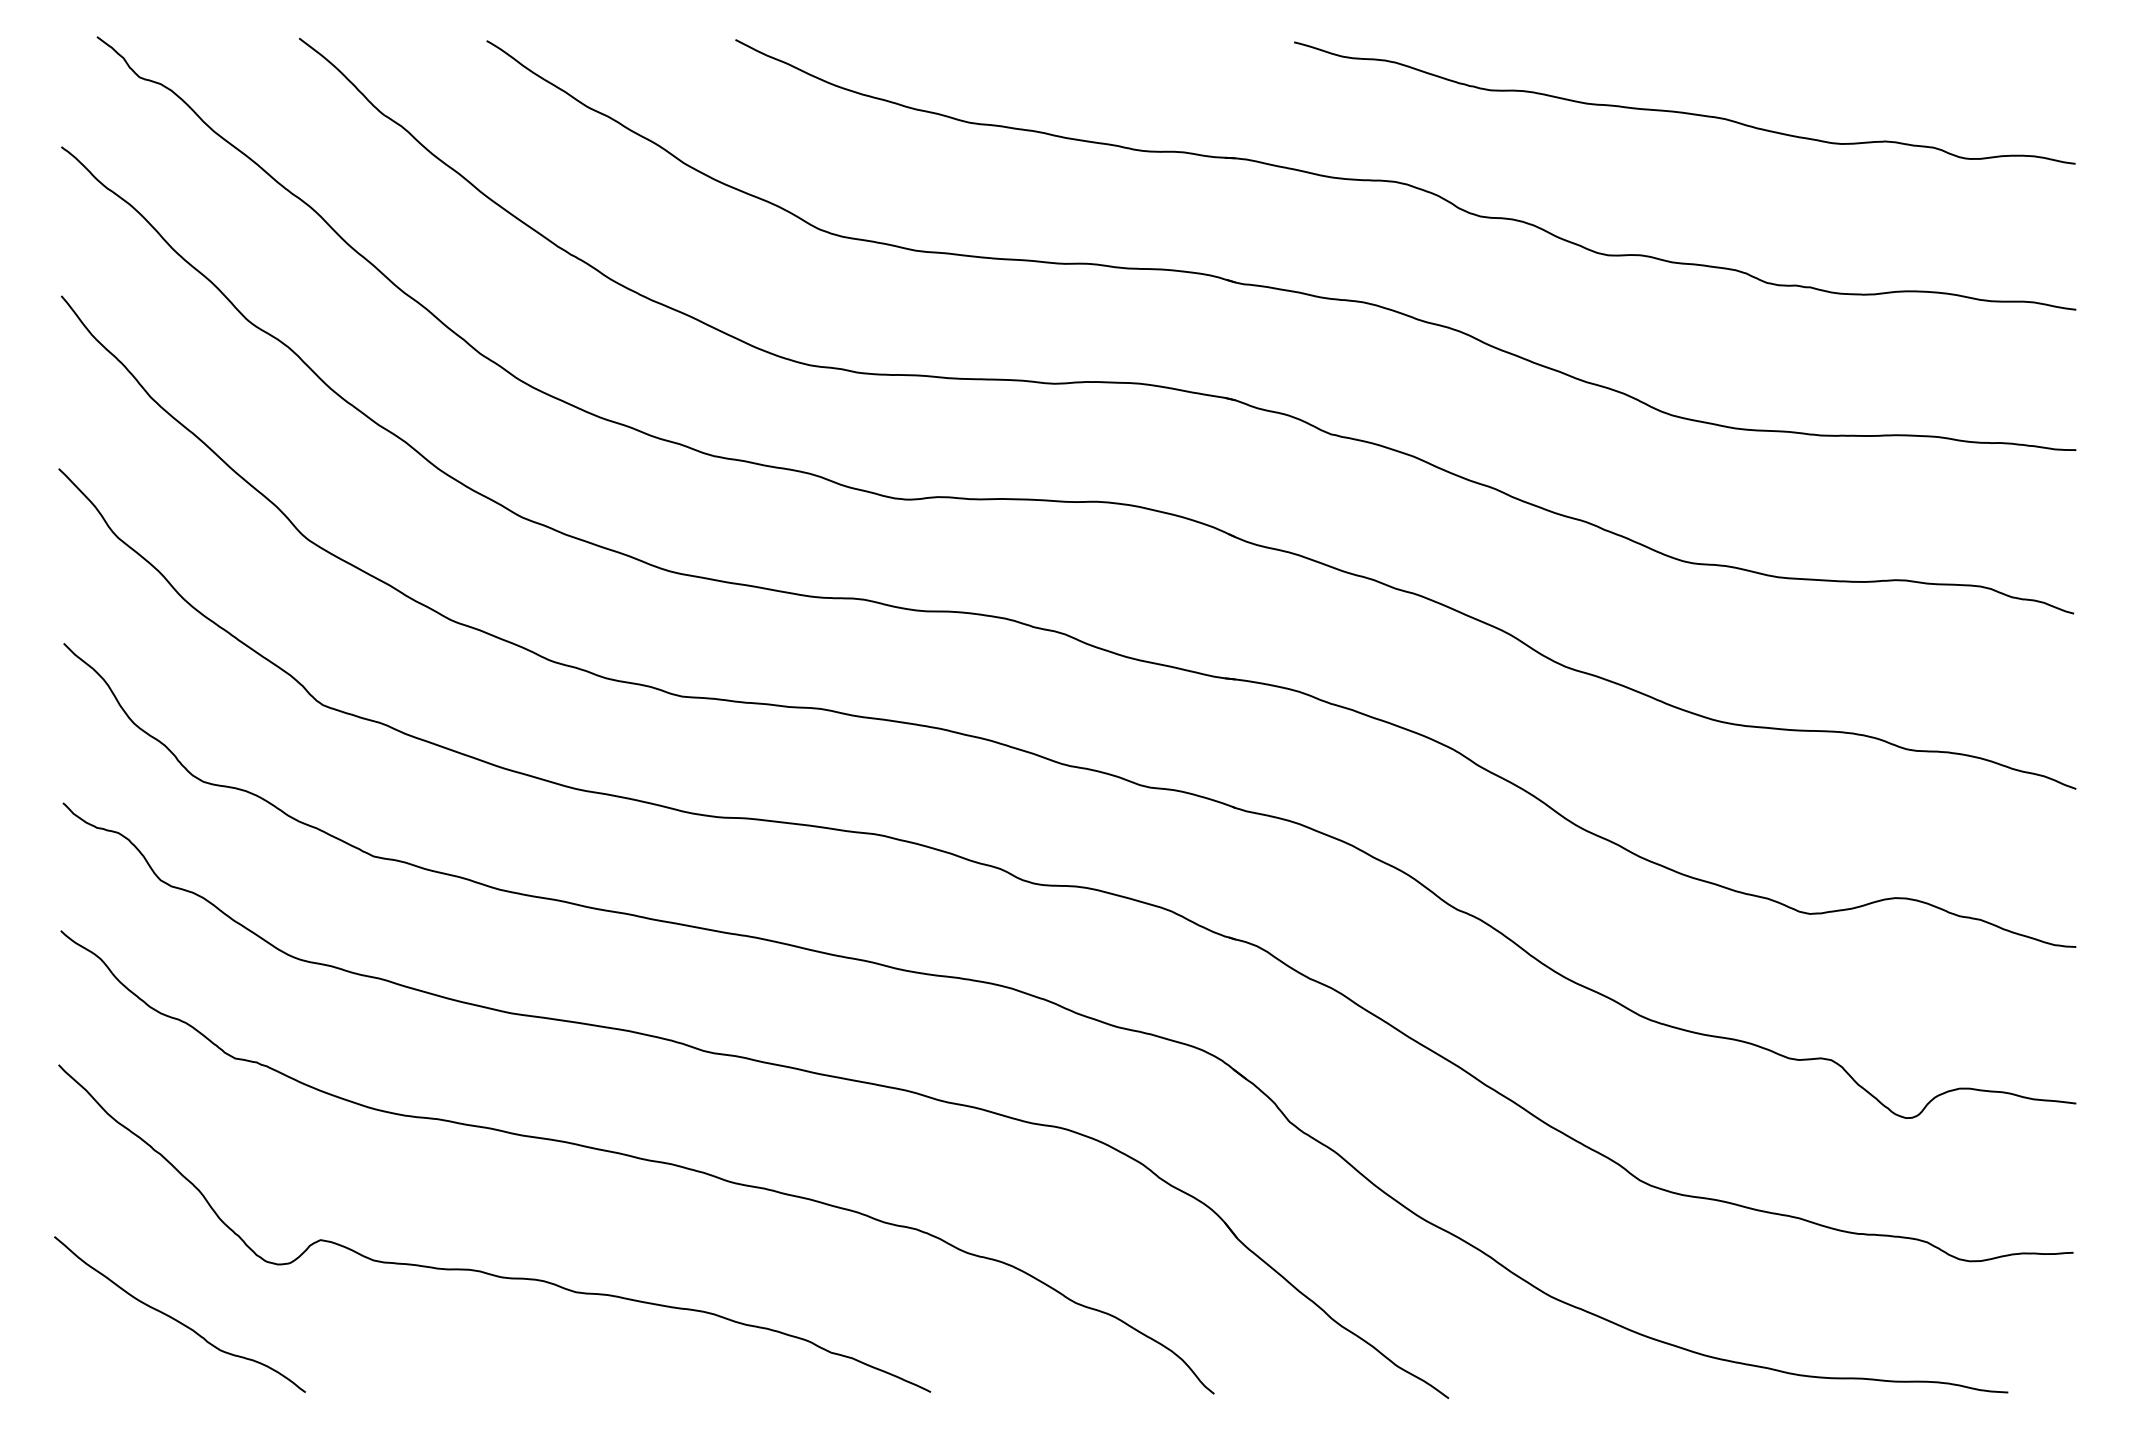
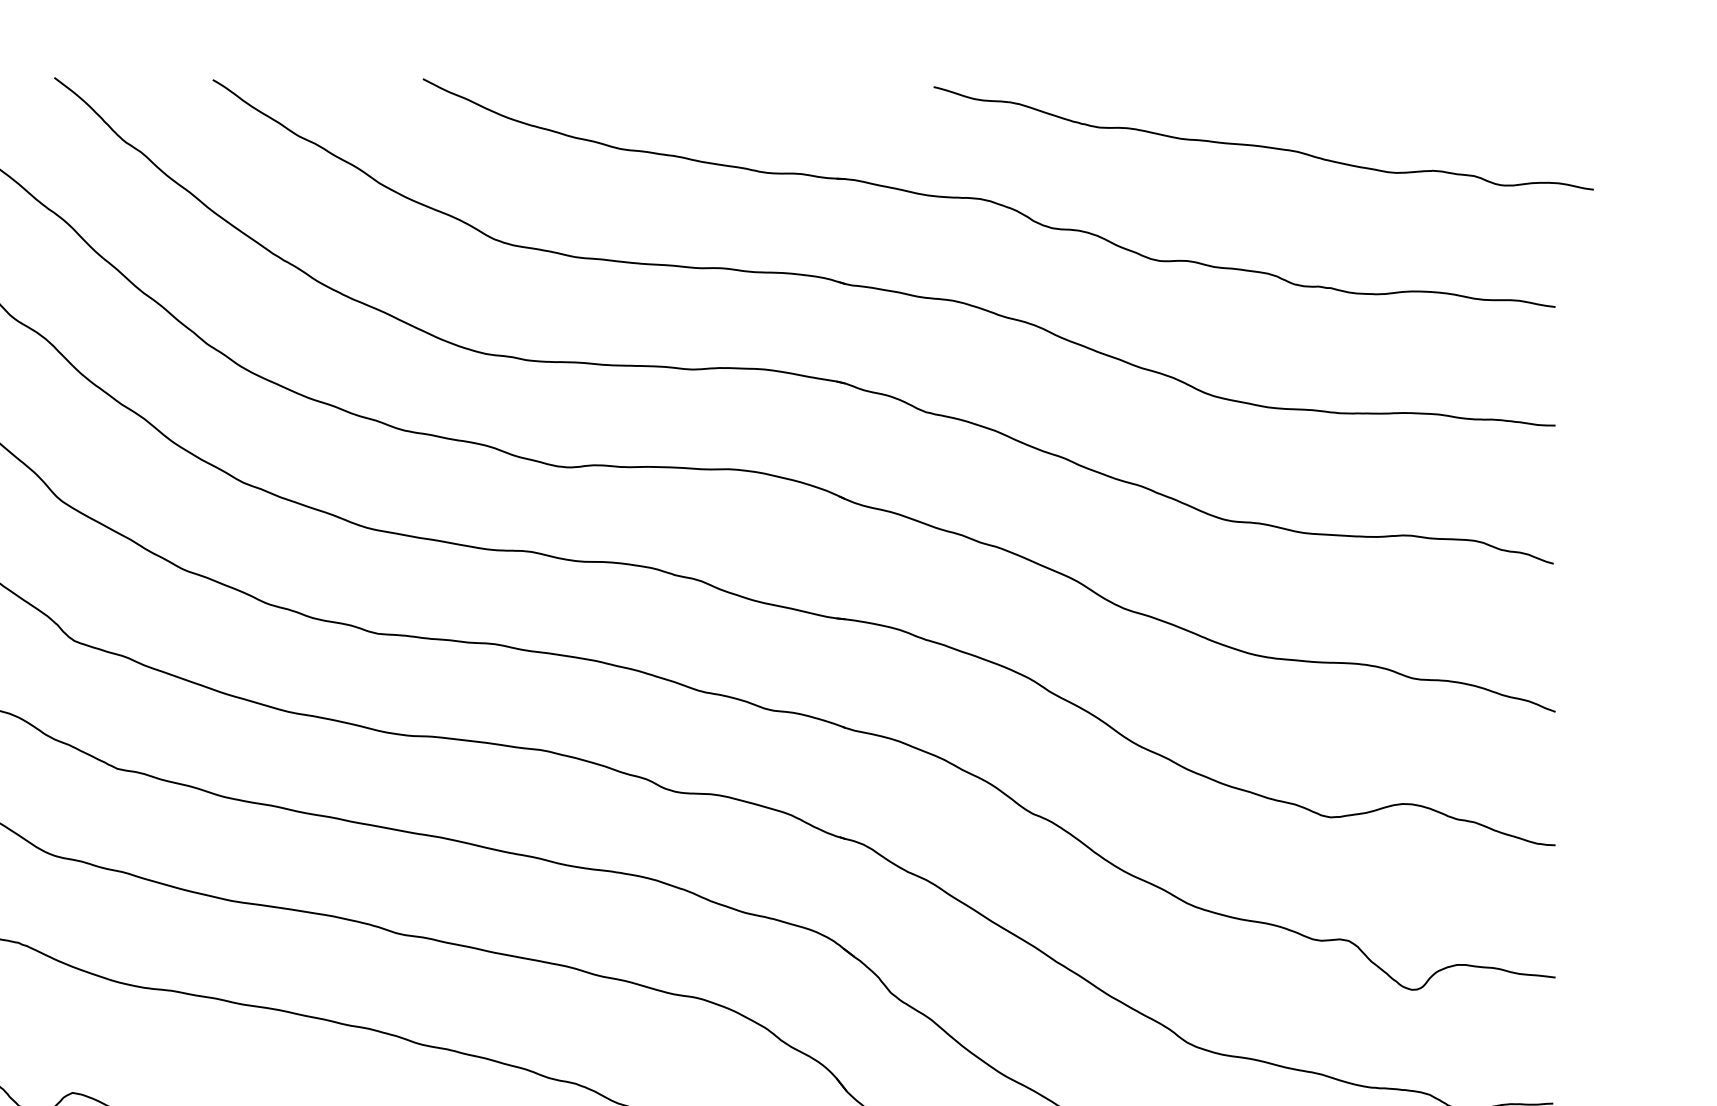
curve: (1682, 111) -> (1261, 145), moved

